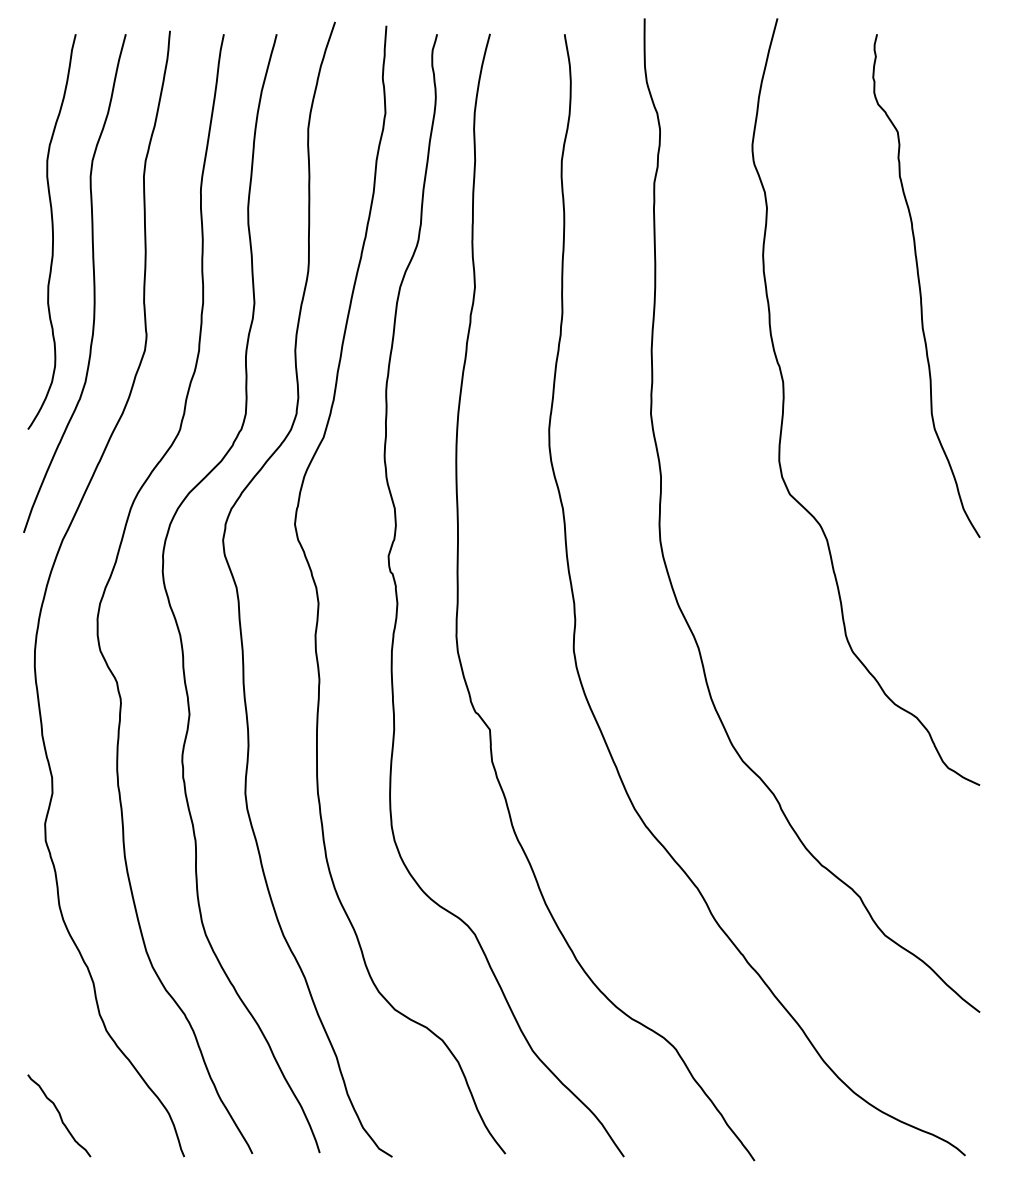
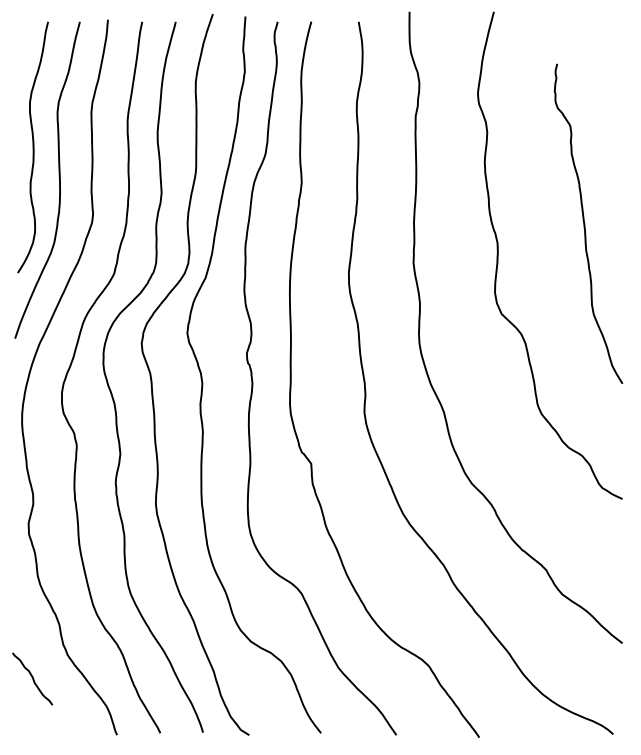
curve: (921, 285) -> (585, 223), moved
curve: (59, 1114) -> (32, 678), moved

